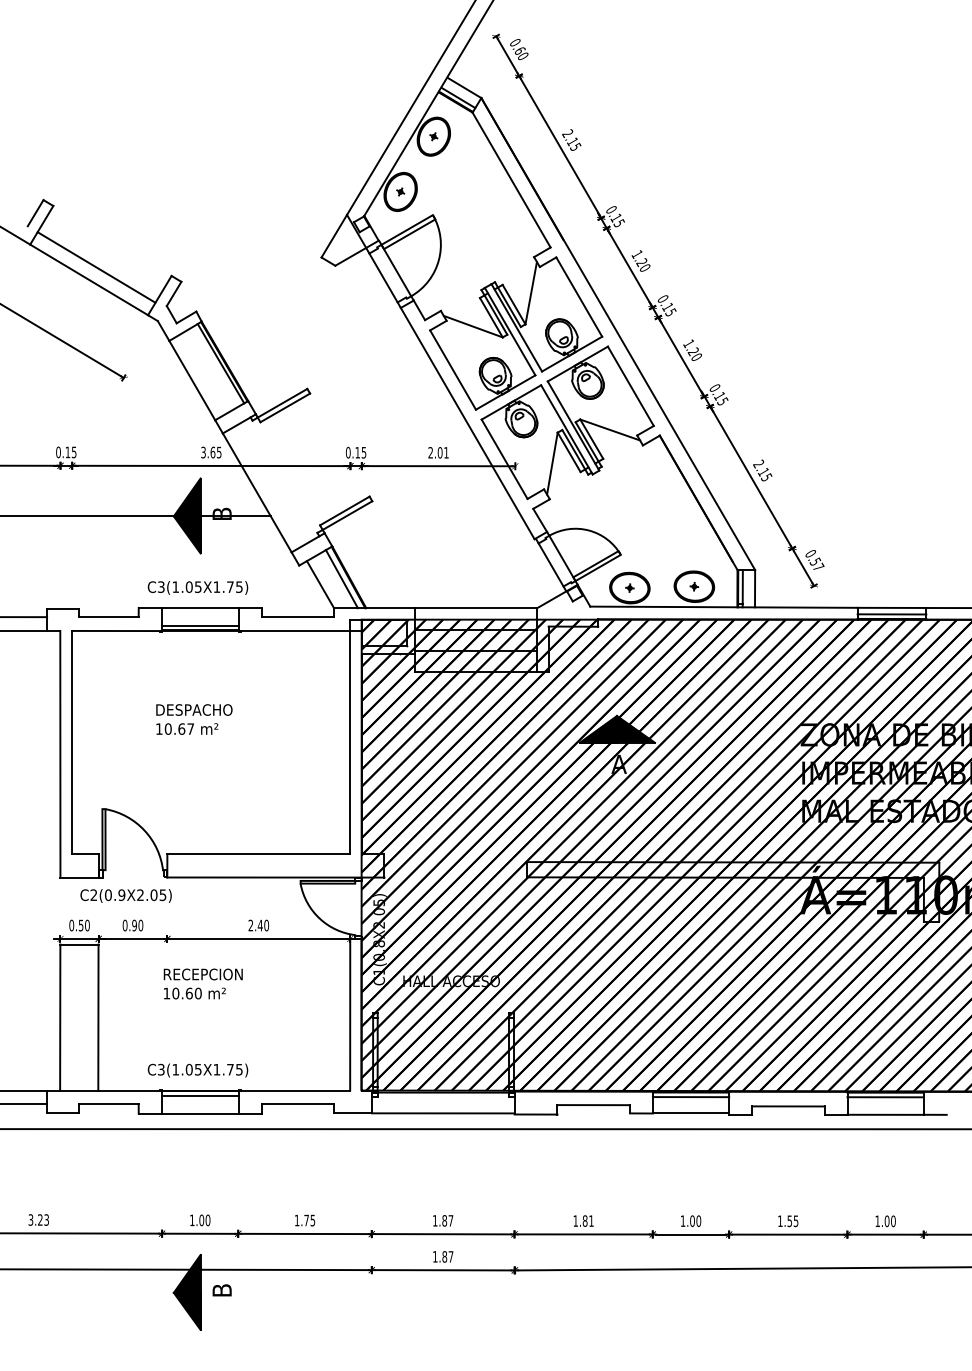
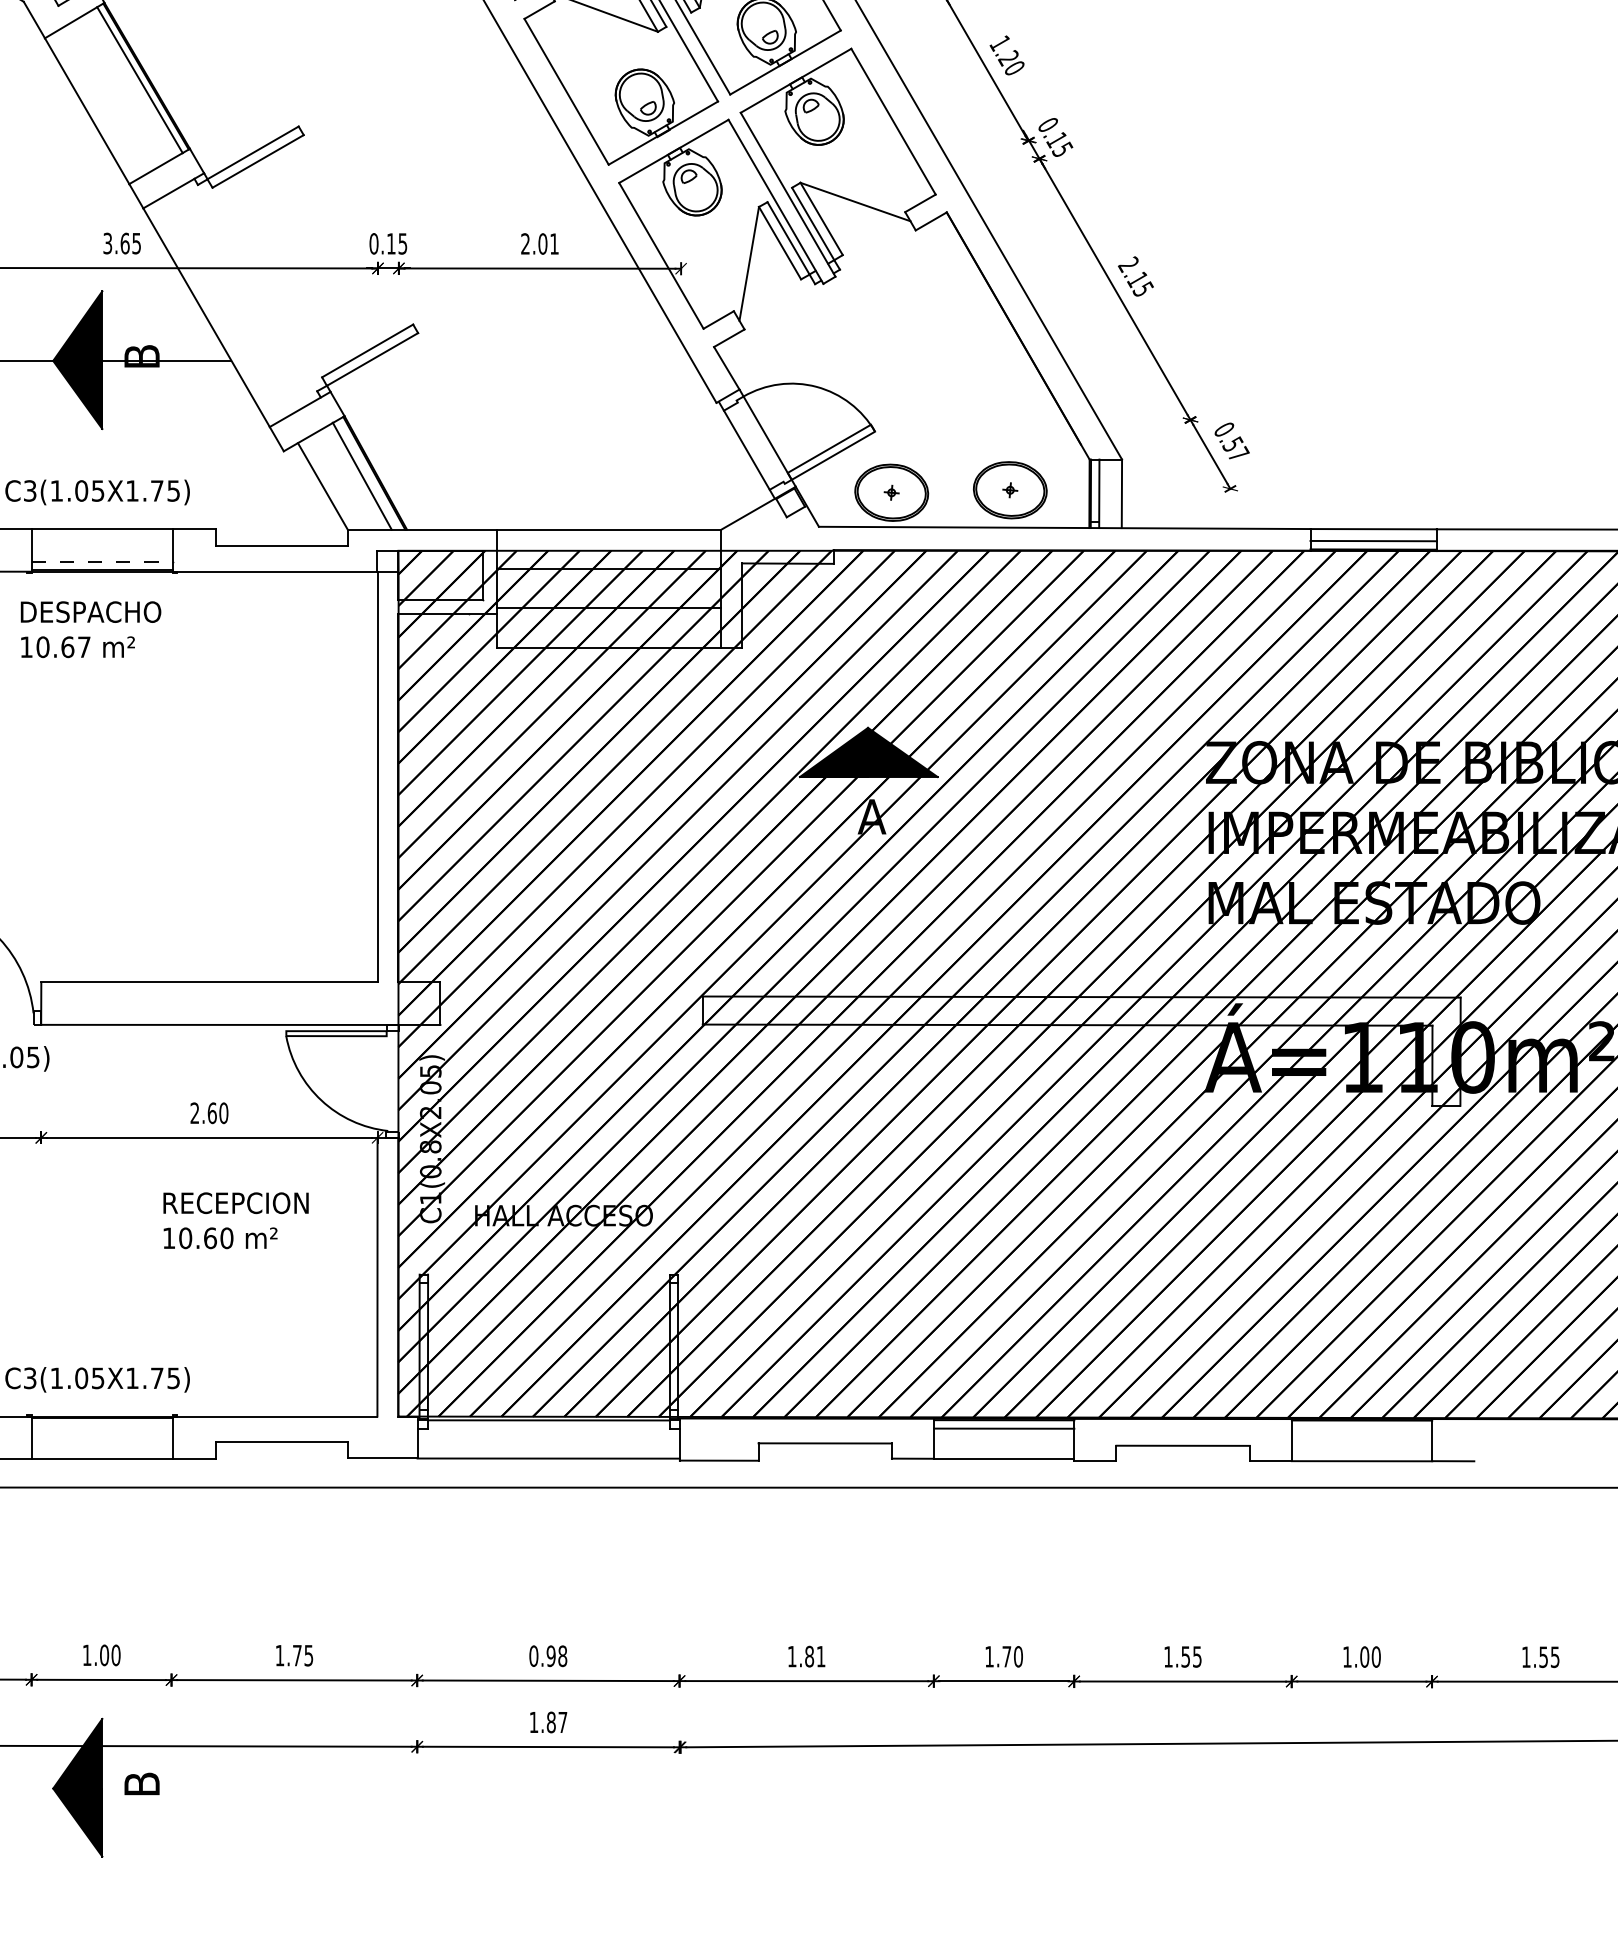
line: (201, 625) -> (104, 561), solid -> dashed
text: (194, 719) -> (91, 629), moved
text: (259, 925) -> (210, 1113), 2.40 -> 2.60
text: (202, 983) -> (234, 1219), moved
line: (200, 1095) -> (102, 1425), removed
line: (885, 1097) -> (1361, 1429), removed
text: (442, 1220) -> (547, 1655), 1.87 -> 0.98
text: (692, 1220) -> (1006, 1655), 1.00 -> 1.70

